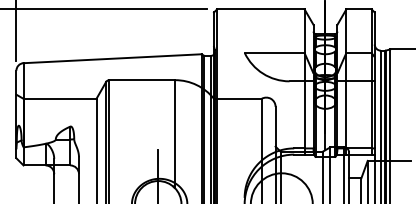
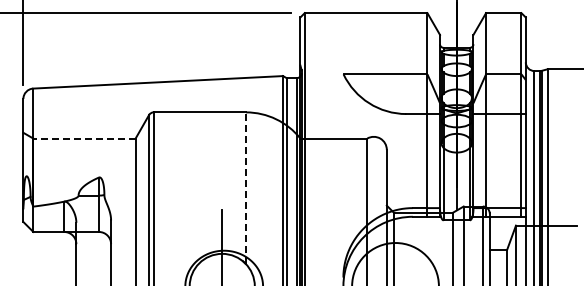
line: (60, 98) -> (84, 138), solid -> dashed
line: (175, 134) -> (246, 188), solid -> dashed

